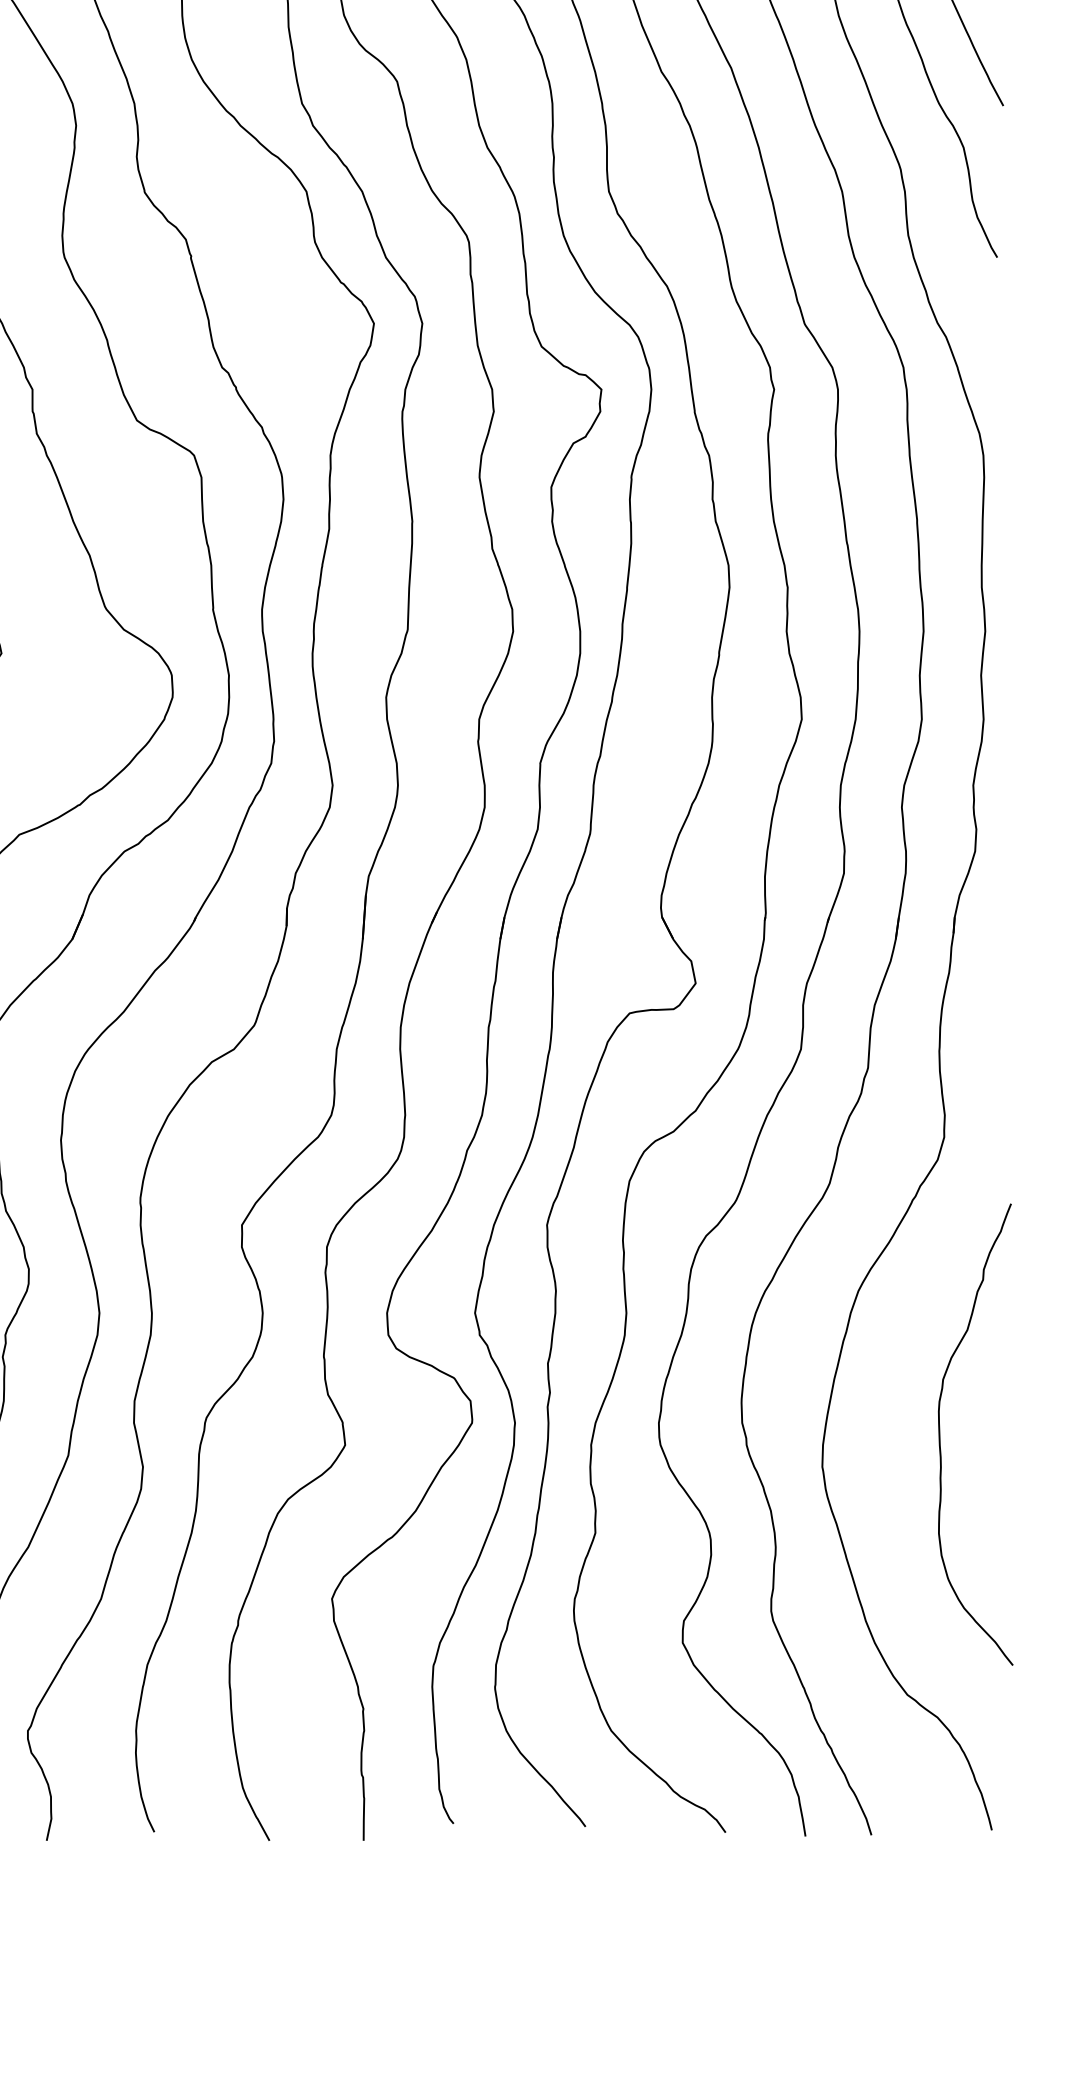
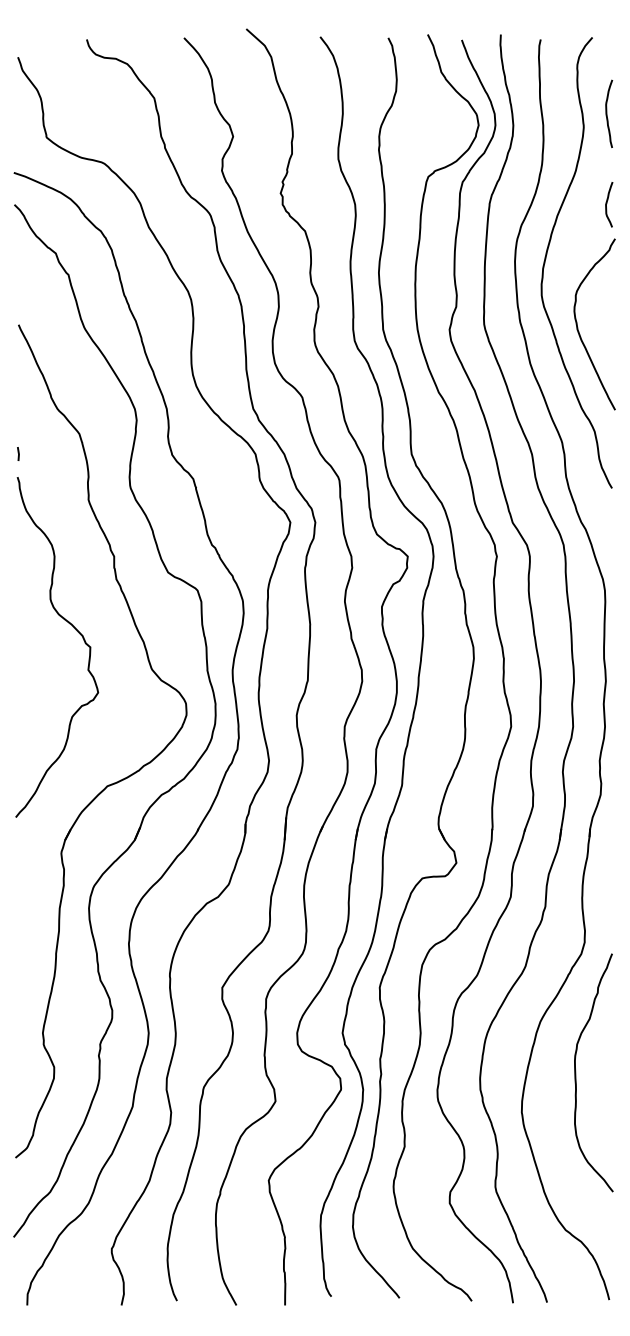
curve: (941, 1433) -> (576, 1072), moved

